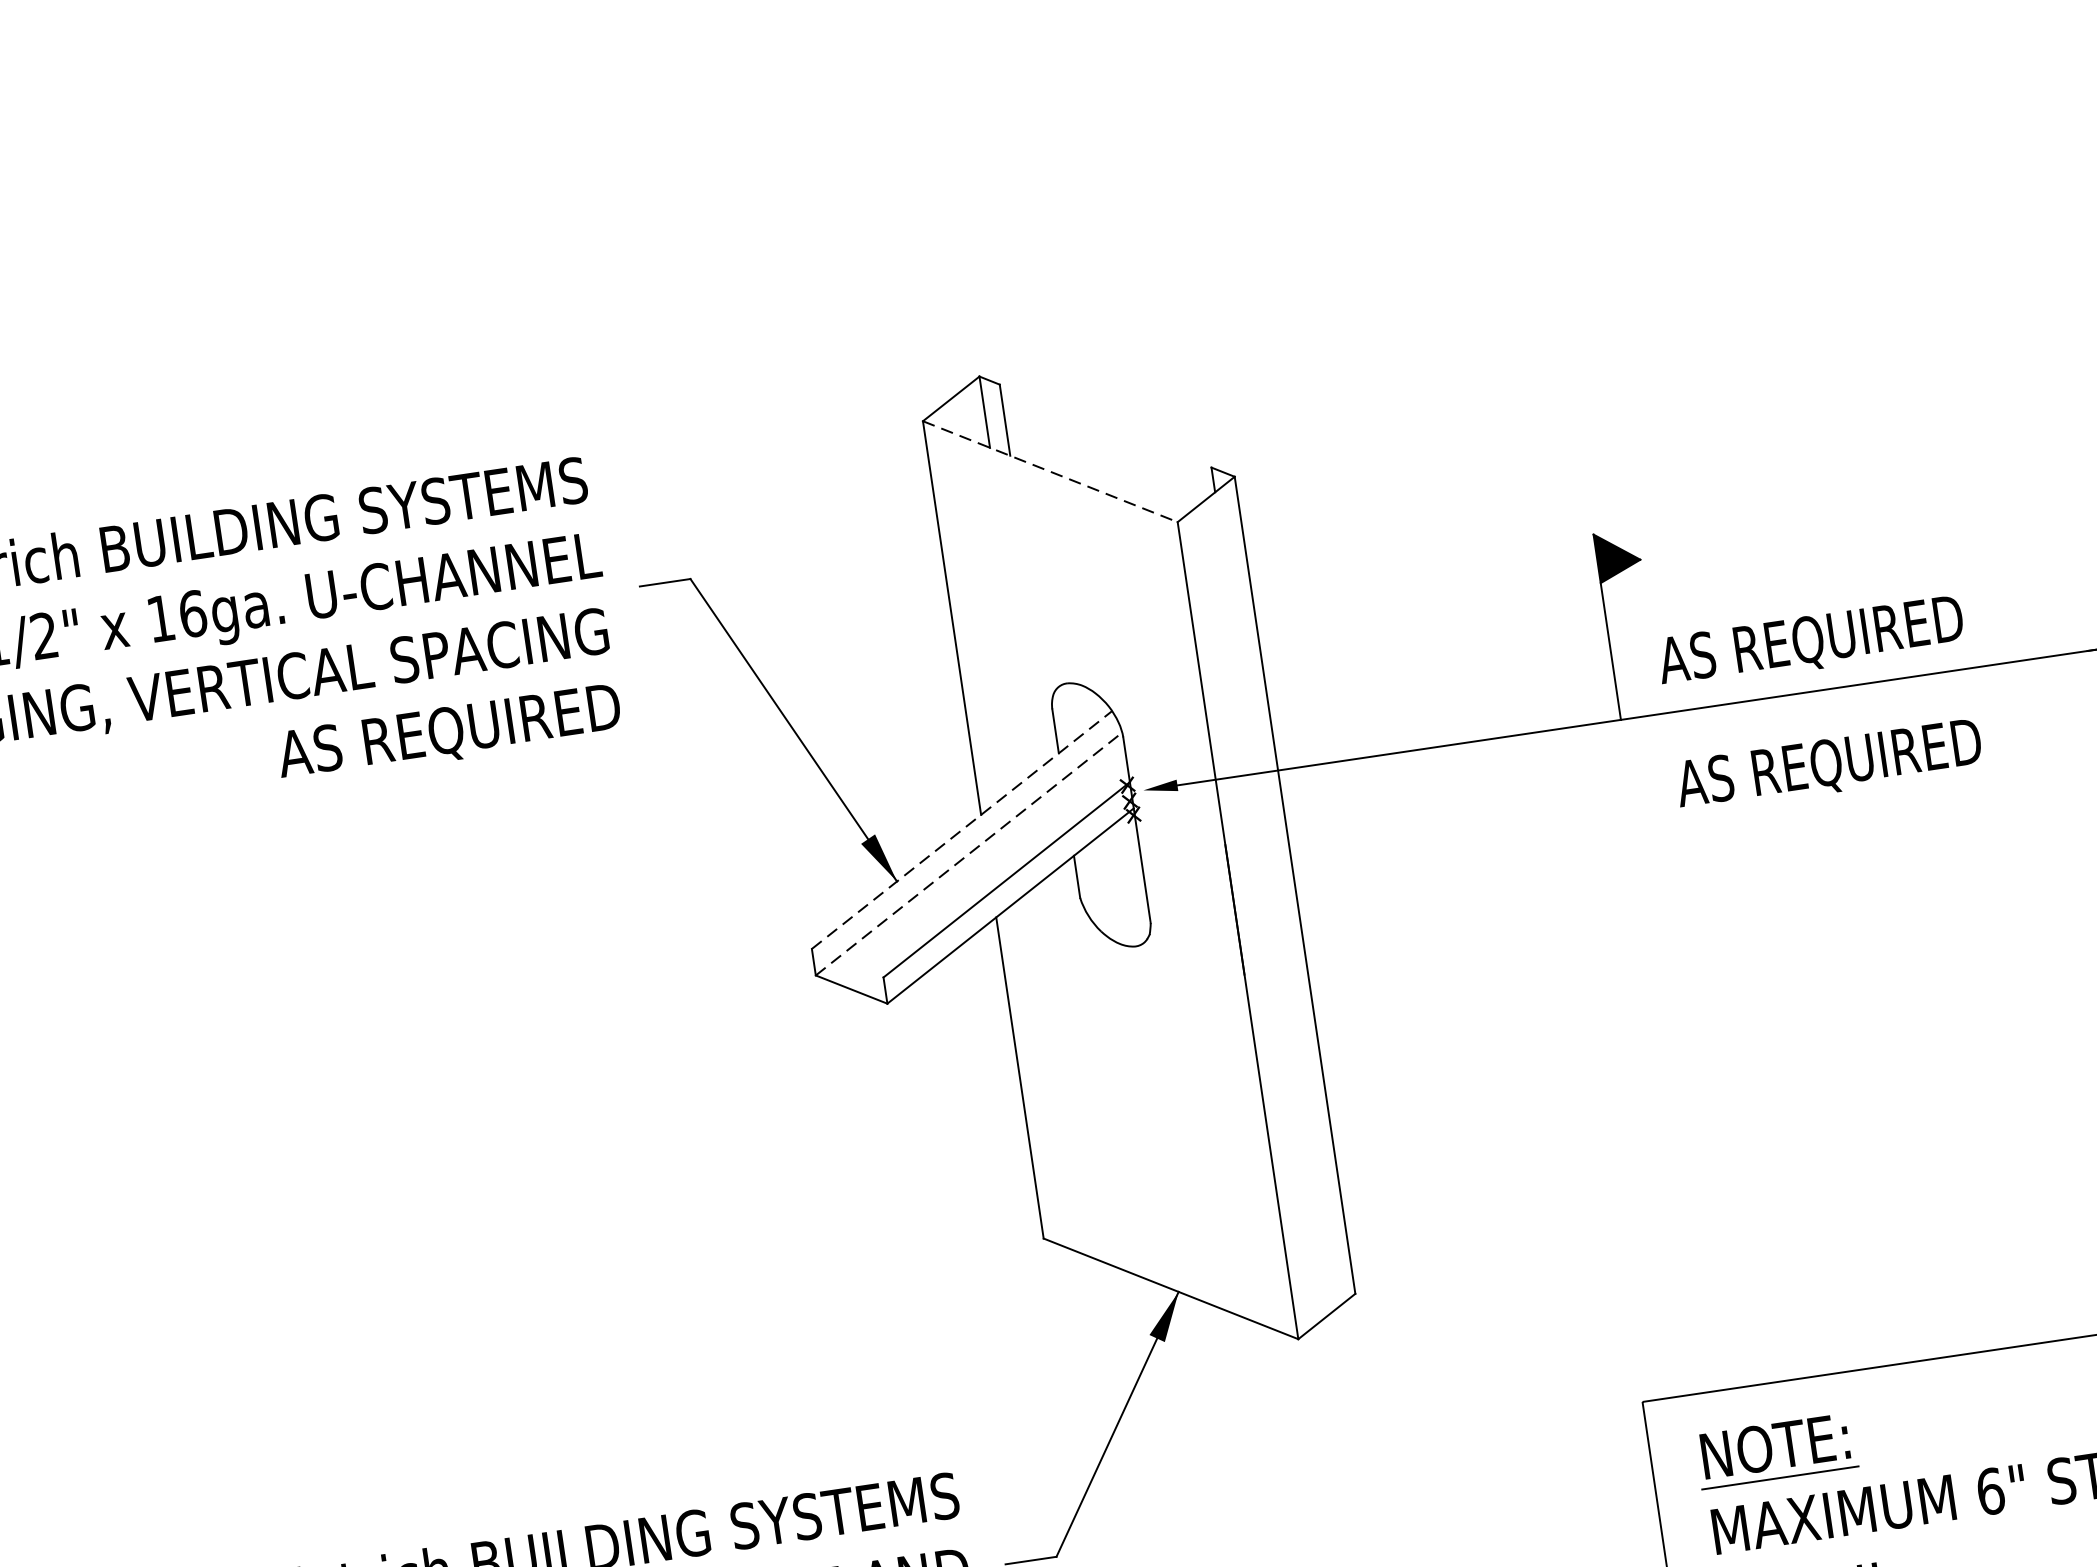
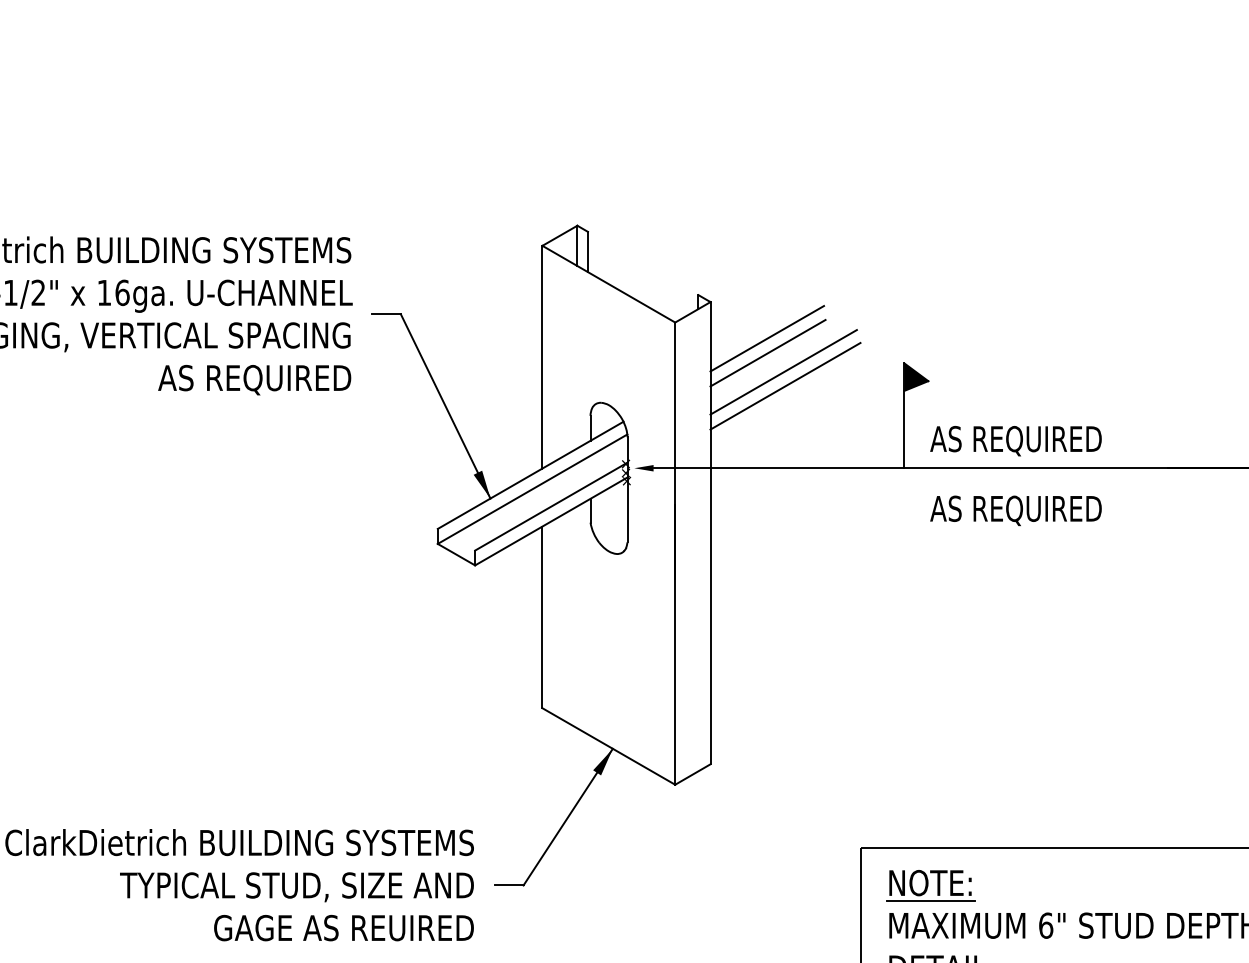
line: (1049, 472) -> (608, 284), dashed -> solid
line: (1344, 526) -> (767, 338), added
line: (1348, 551) -> (767, 352), added
line: (1382, 582) -> (783, 372), added
line: (1389, 606) -> (785, 386), added
line: (963, 830) -> (531, 475), dashed -> solid
line: (970, 852) -> (533, 488), dashed -> solid

